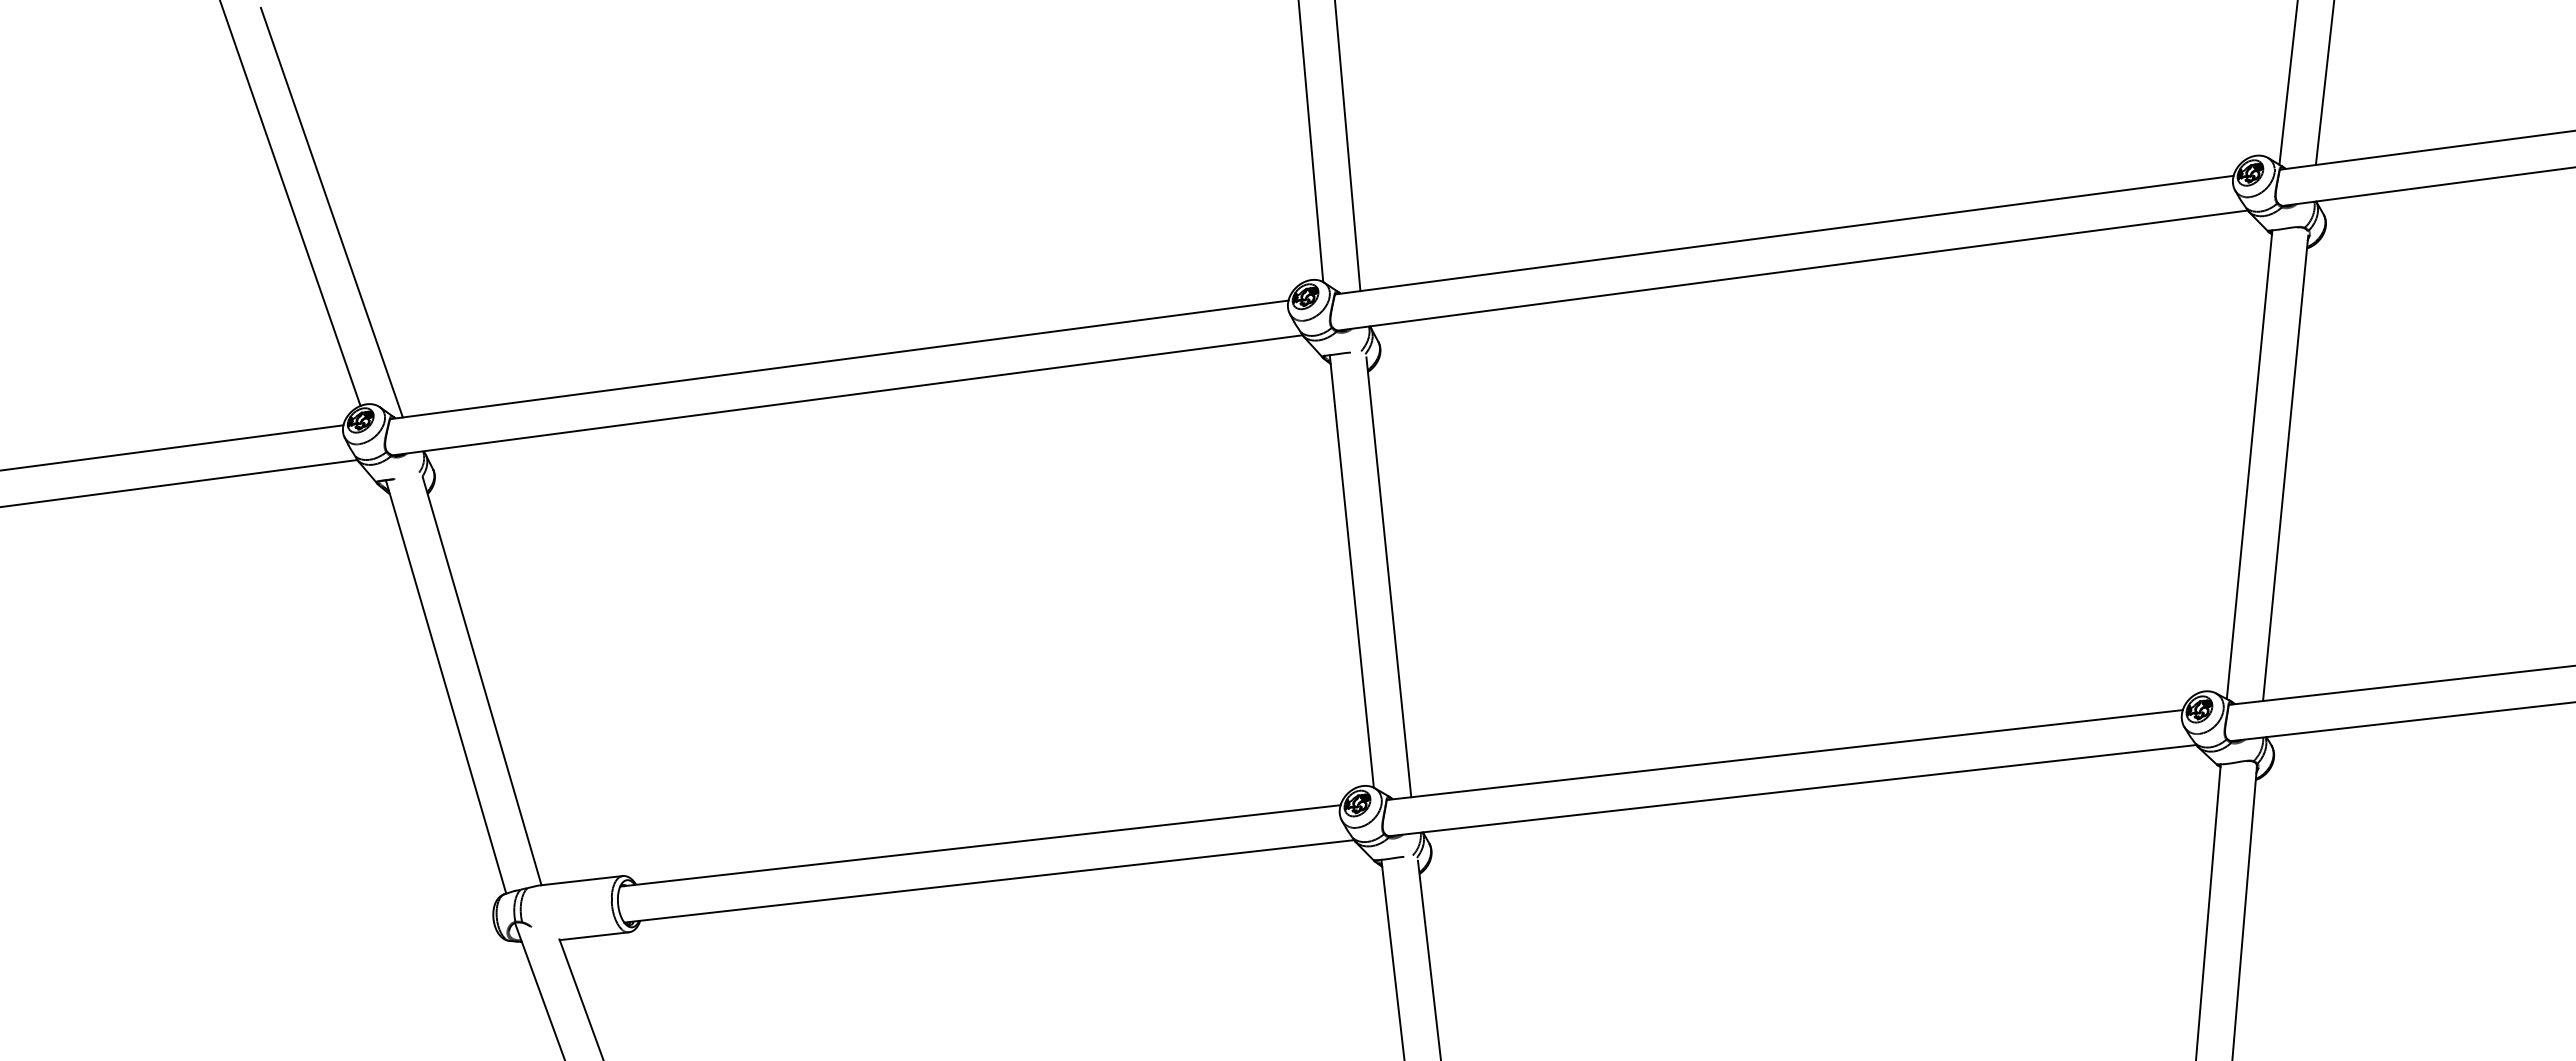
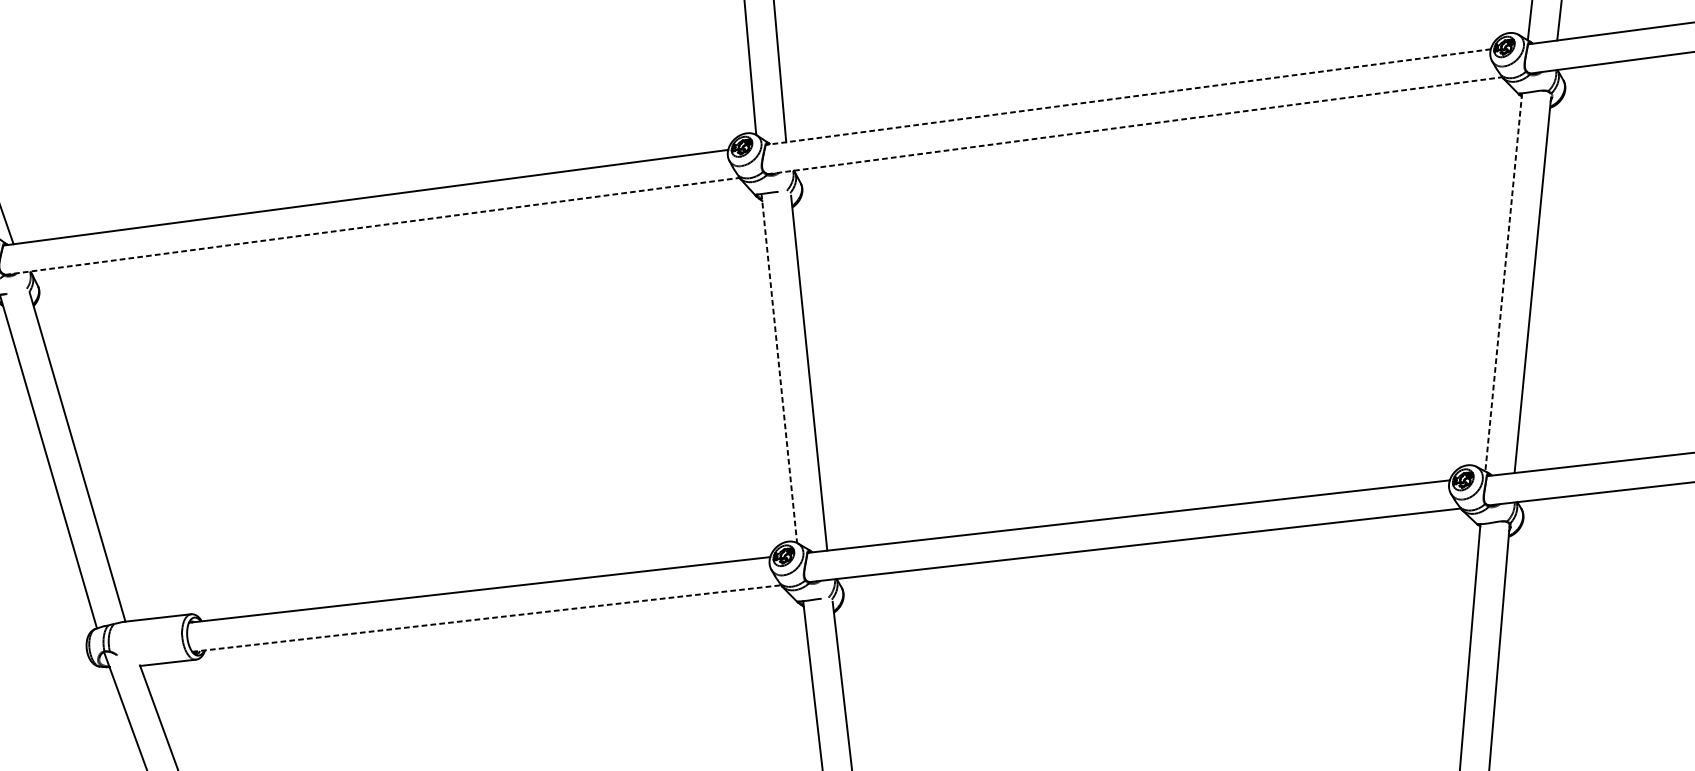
line: (1783, 235) -> (1127, 97), solid -> dashed
line: (1793, 270) -> (1135, 125), solid -> dashed
line: (848, 395) -> (373, 226), solid -> dashed
line: (2249, 465) -> (1503, 282), solid -> dashed
line: (1351, 572) -> (779, 369), solid -> dashed
line: (989, 881) -> (486, 618), solid -> dashed

